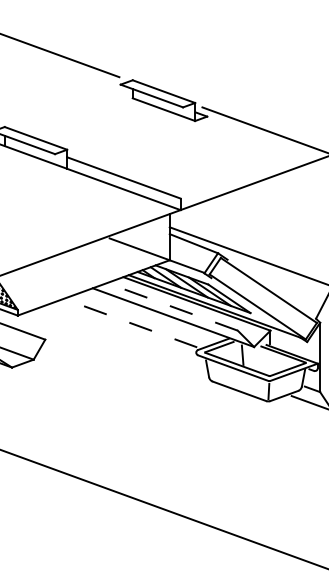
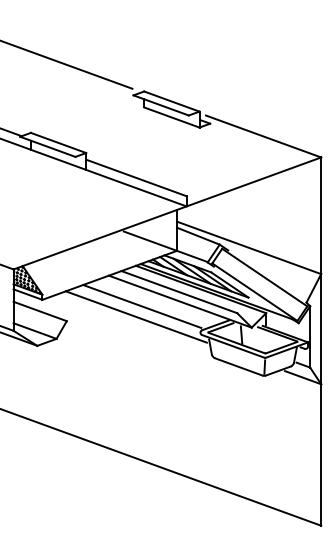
line: (172, 307) -> (179, 292), dashed -> solid
line: (130, 323) -> (142, 306), dashed -> solid
line: (122, 334) -> (135, 316), added

